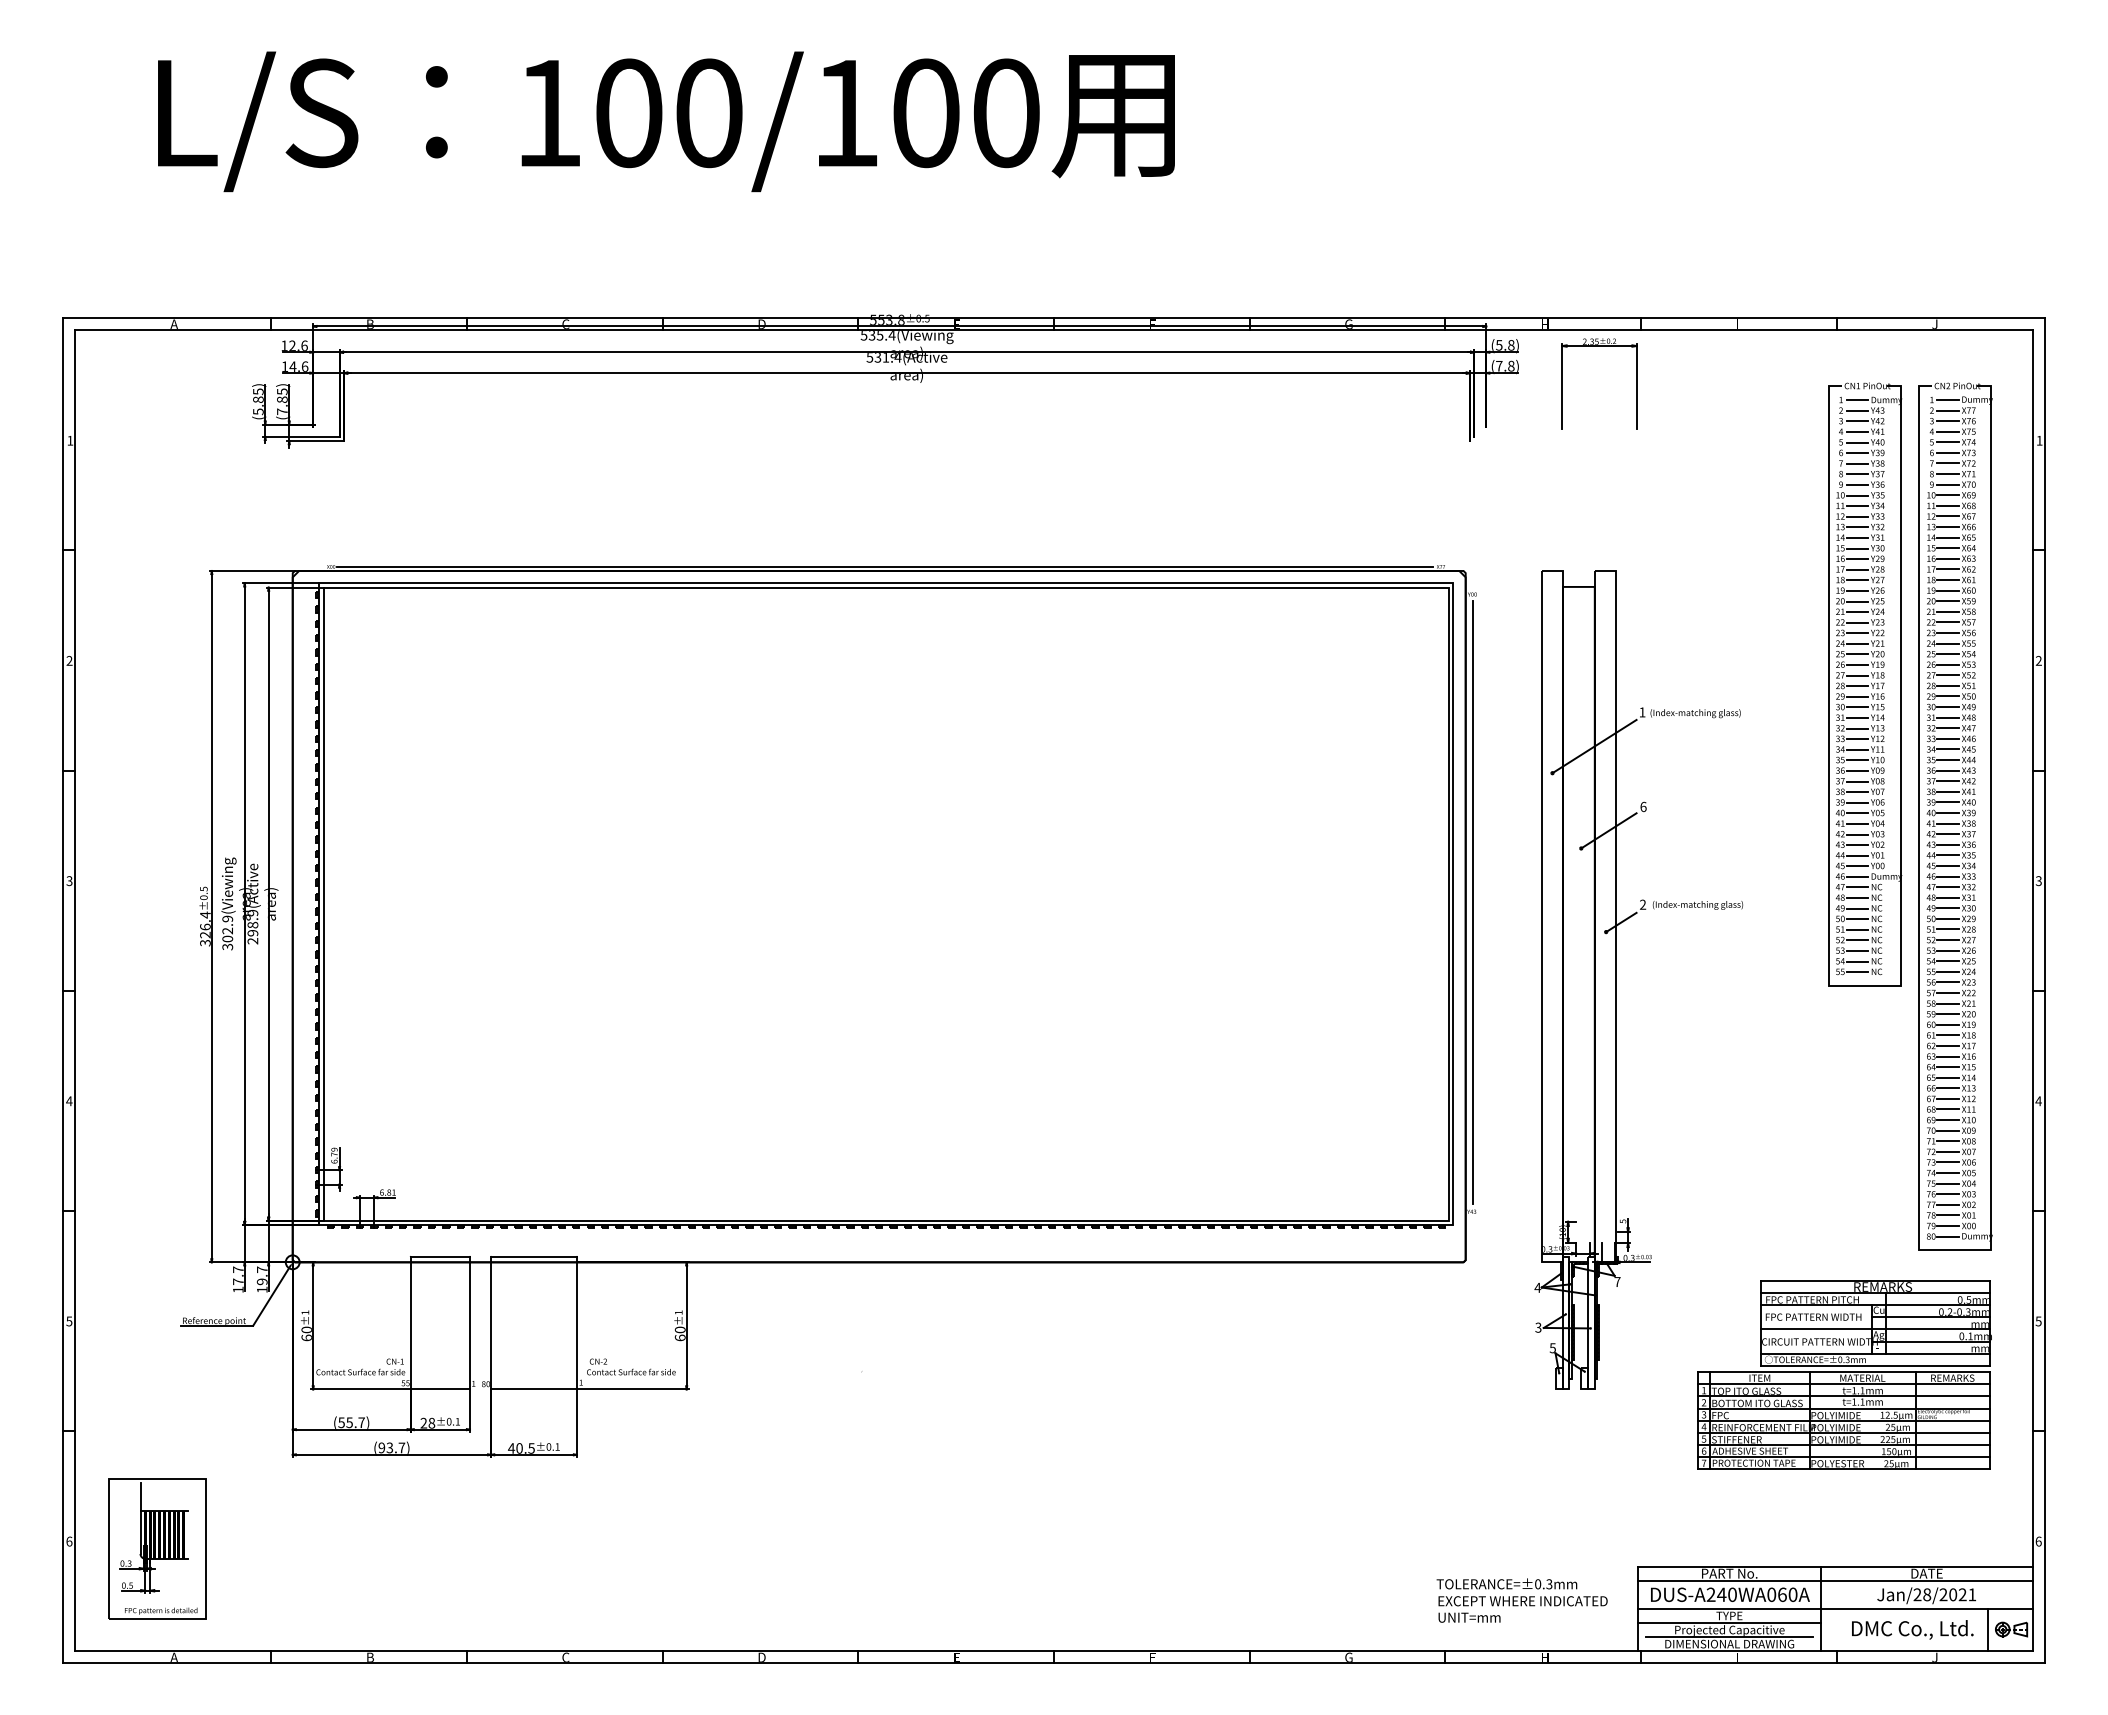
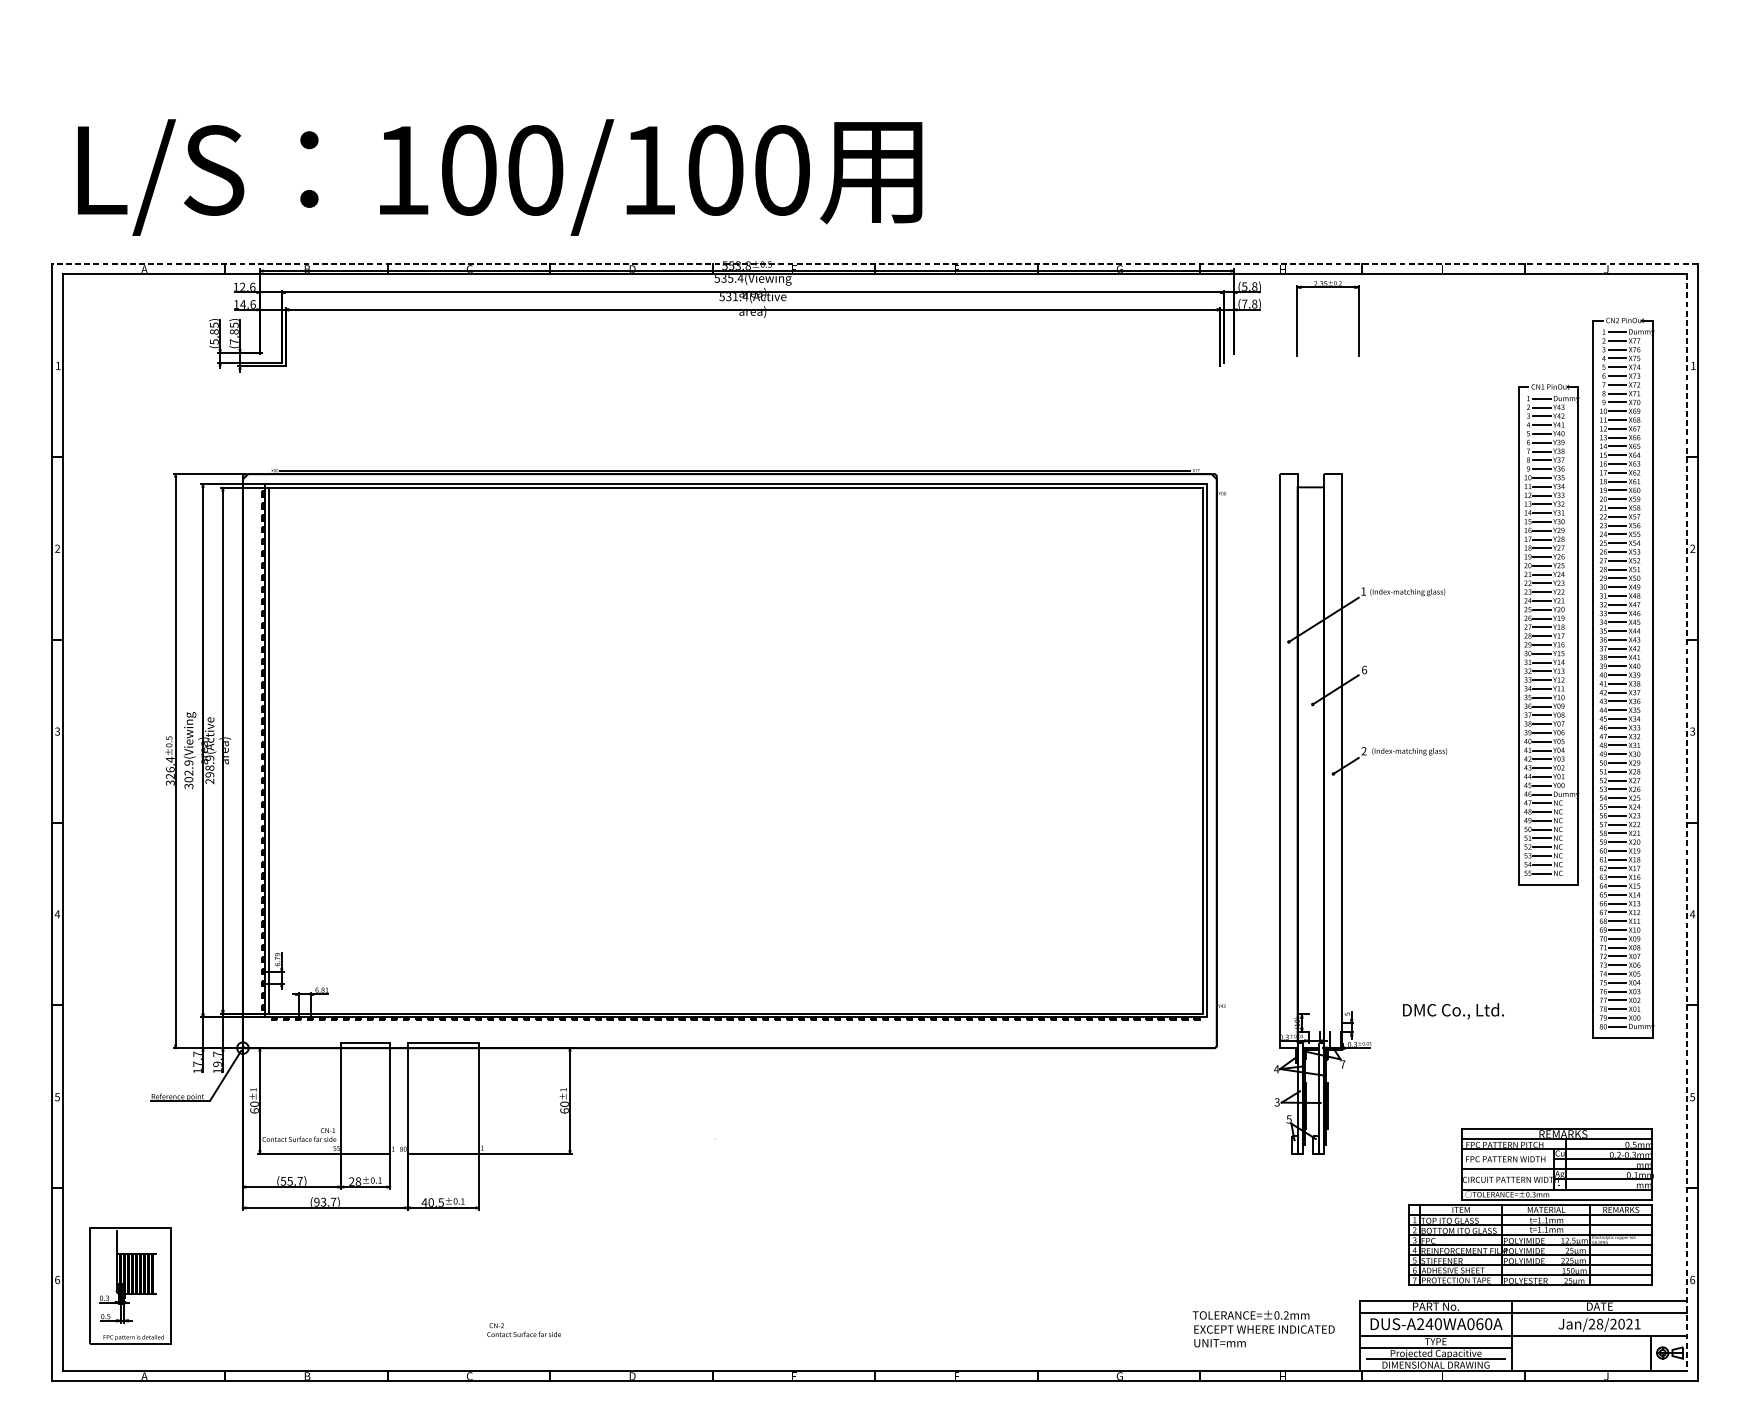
text: (666, 121) -> (500, 177), moved
line: (1054, 317) -> (875, 263), solid -> dashed
part: (1865, 684) -> (1548, 634), moved
line: (1473, 902) -> (1223, 749), removed
line: (2032, 990) -> (1687, 822), solid -> dashed
text: (631, 1366) -> (524, 1329), moved
part: (1844, 1374) -> (1531, 1206), moved
text: (1549, 1584) -> (1286, 1315), TOLERANCE=±0.3mm -> TOLERANCE=±0.2mm
text: (1912, 1629) -> (1453, 1010), moved

